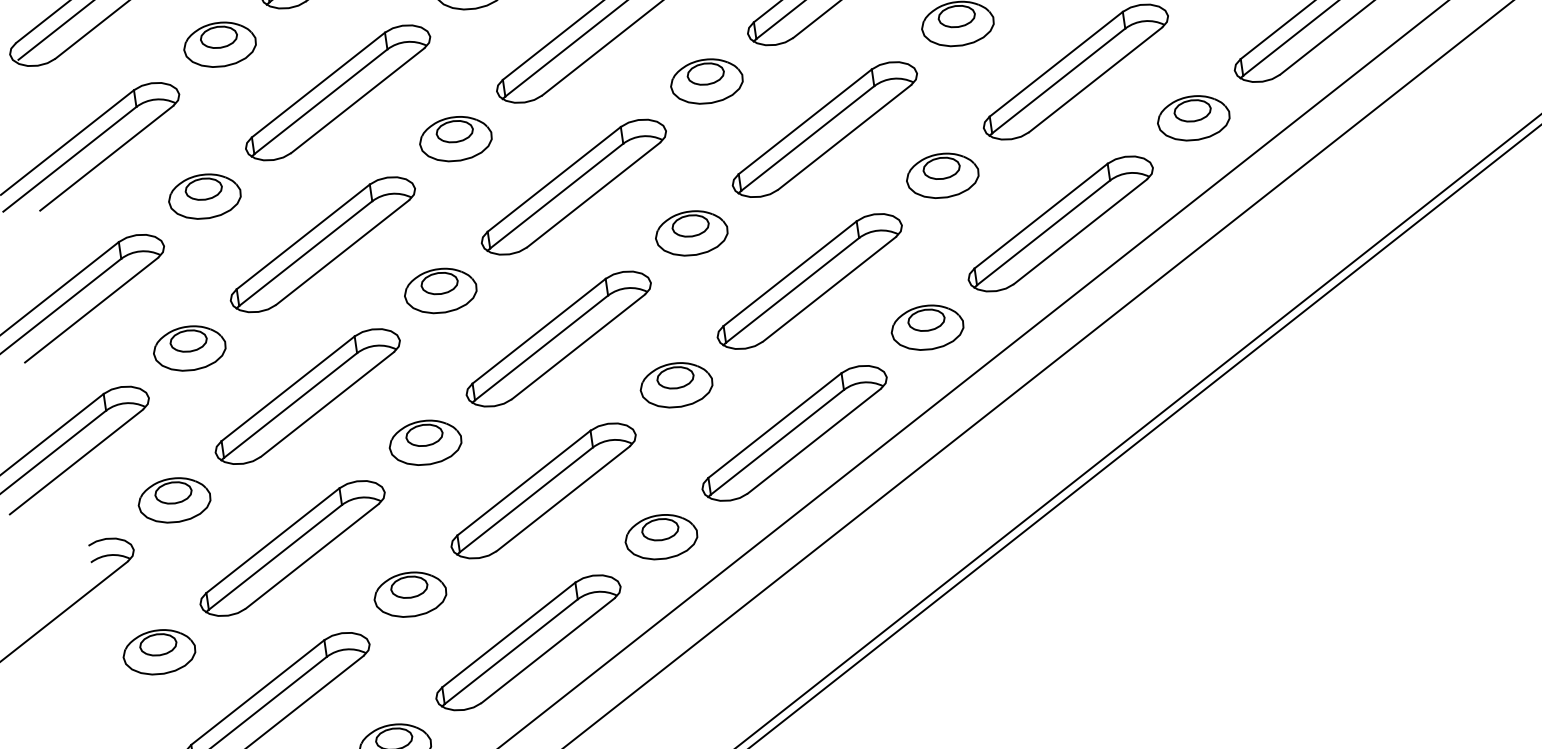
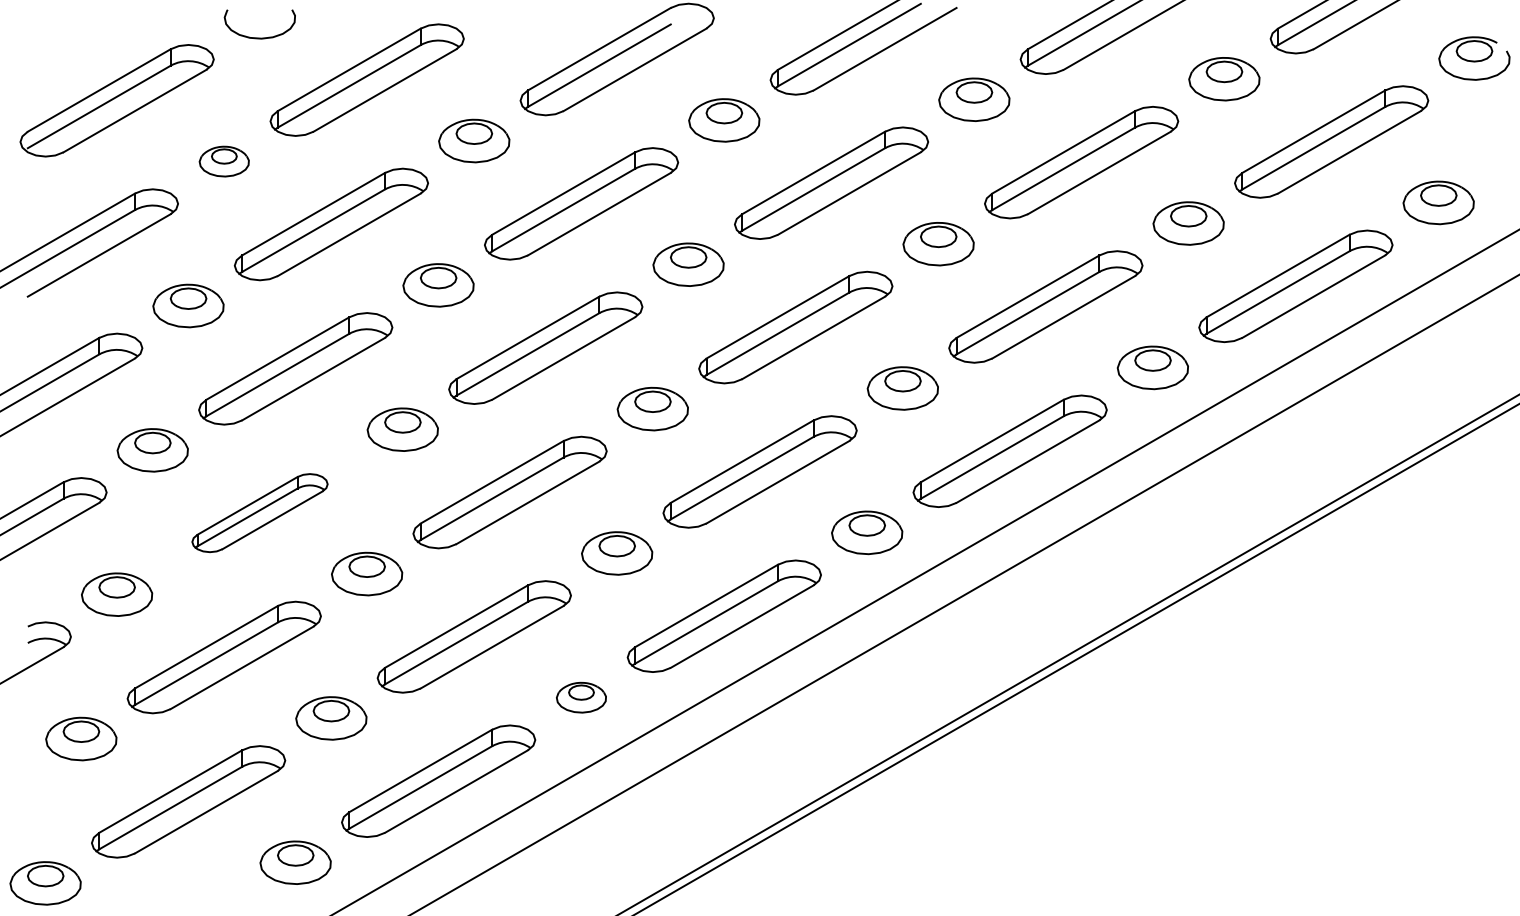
part: (220, 44) -> (224, 161), size x0.7
part: (307, 396) -> (259, 512), size x0.7
part: (661, 536) -> (581, 697), size x0.7

